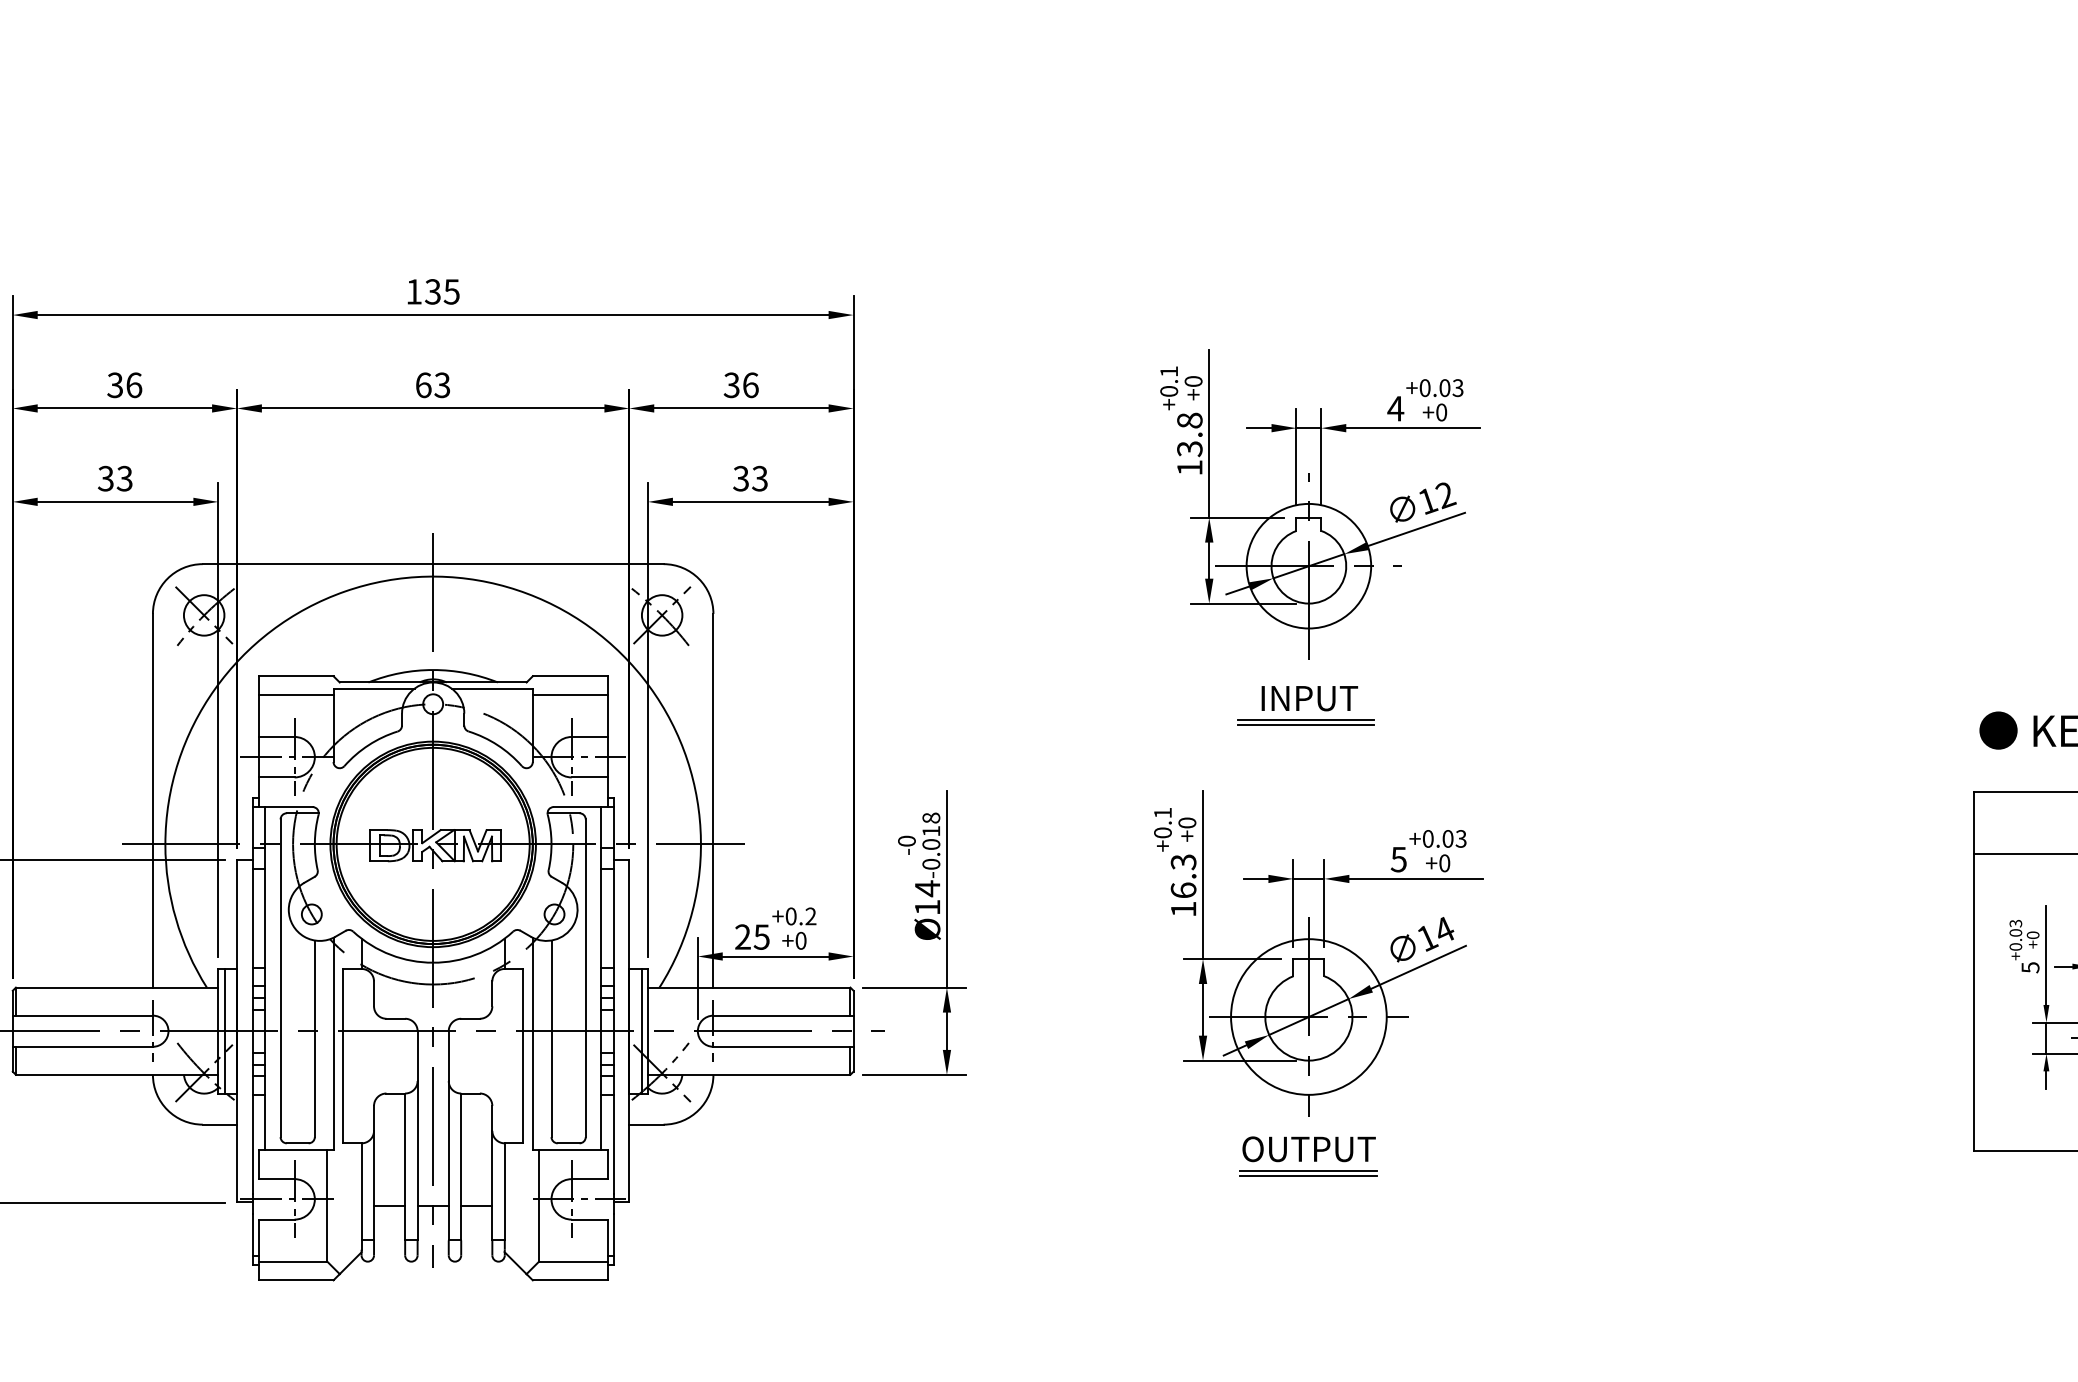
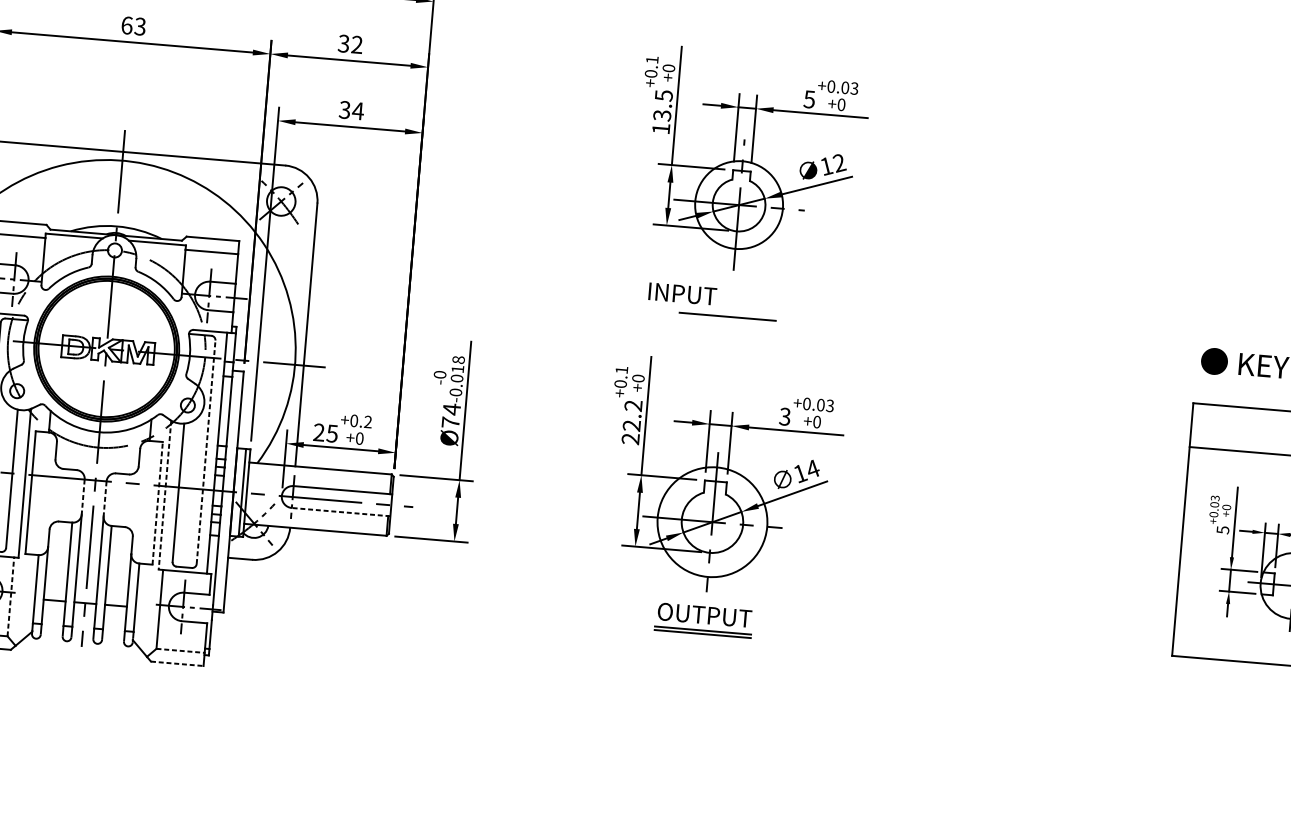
text: (750, 385) -> (356, 45), 36 -> 32
text: (1395, 408) -> (809, 99), 4 -> 5
text: (1189, 420) -> (663, 95), 13.8 -> 13.5
text: (759, 478) -> (357, 110), 33 -> 34
text: (1309, 698) -> (682, 294), moved
line: (1305, 720) -> (727, 313), removed
text: (1398, 858) -> (784, 416), 5 -> 3
text: (1183, 885) -> (632, 422), 16.3 -> 22.2
text: (927, 907) -> (450, 422), Ø14 -> Ø74
line: (585, 978) -> (205, 452), solid -> dashed
line: (532, 1043) -> (164, 494), solid -> dashed
line: (783, 1046) -> (341, 511), solid -> dashed
line: (523, 1055) -> (157, 502), solid -> dashed
line: (417, 1056) -> (83, 497), solid -> dashed
line: (448, 1056) -> (104, 499), solid -> dashed
line: (327, 1205) -> (11, 596), solid -> dashed
line: (573, 1261) -> (180, 650), solid -> dashed
line: (570, 1280) -> (177, 663), solid -> dashed

